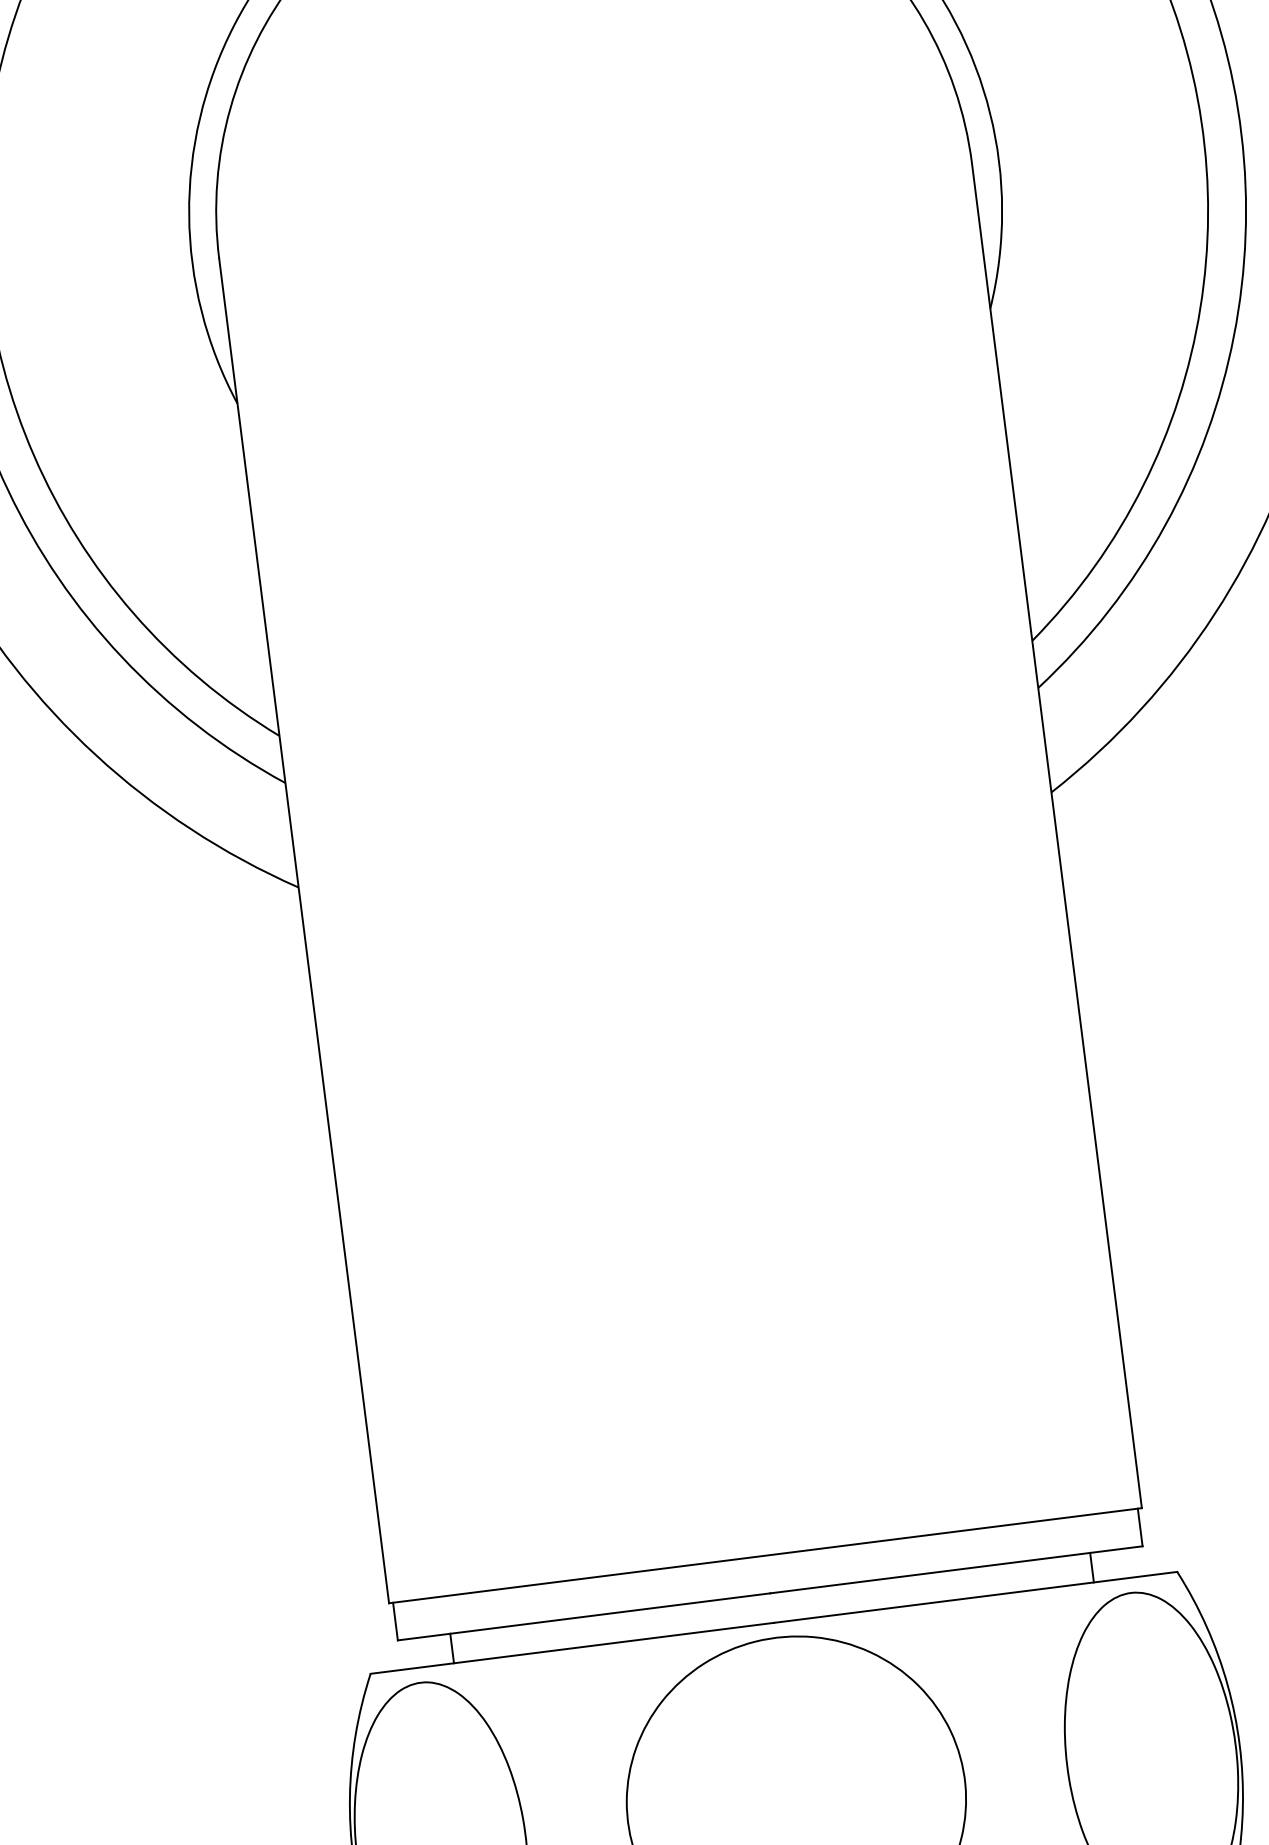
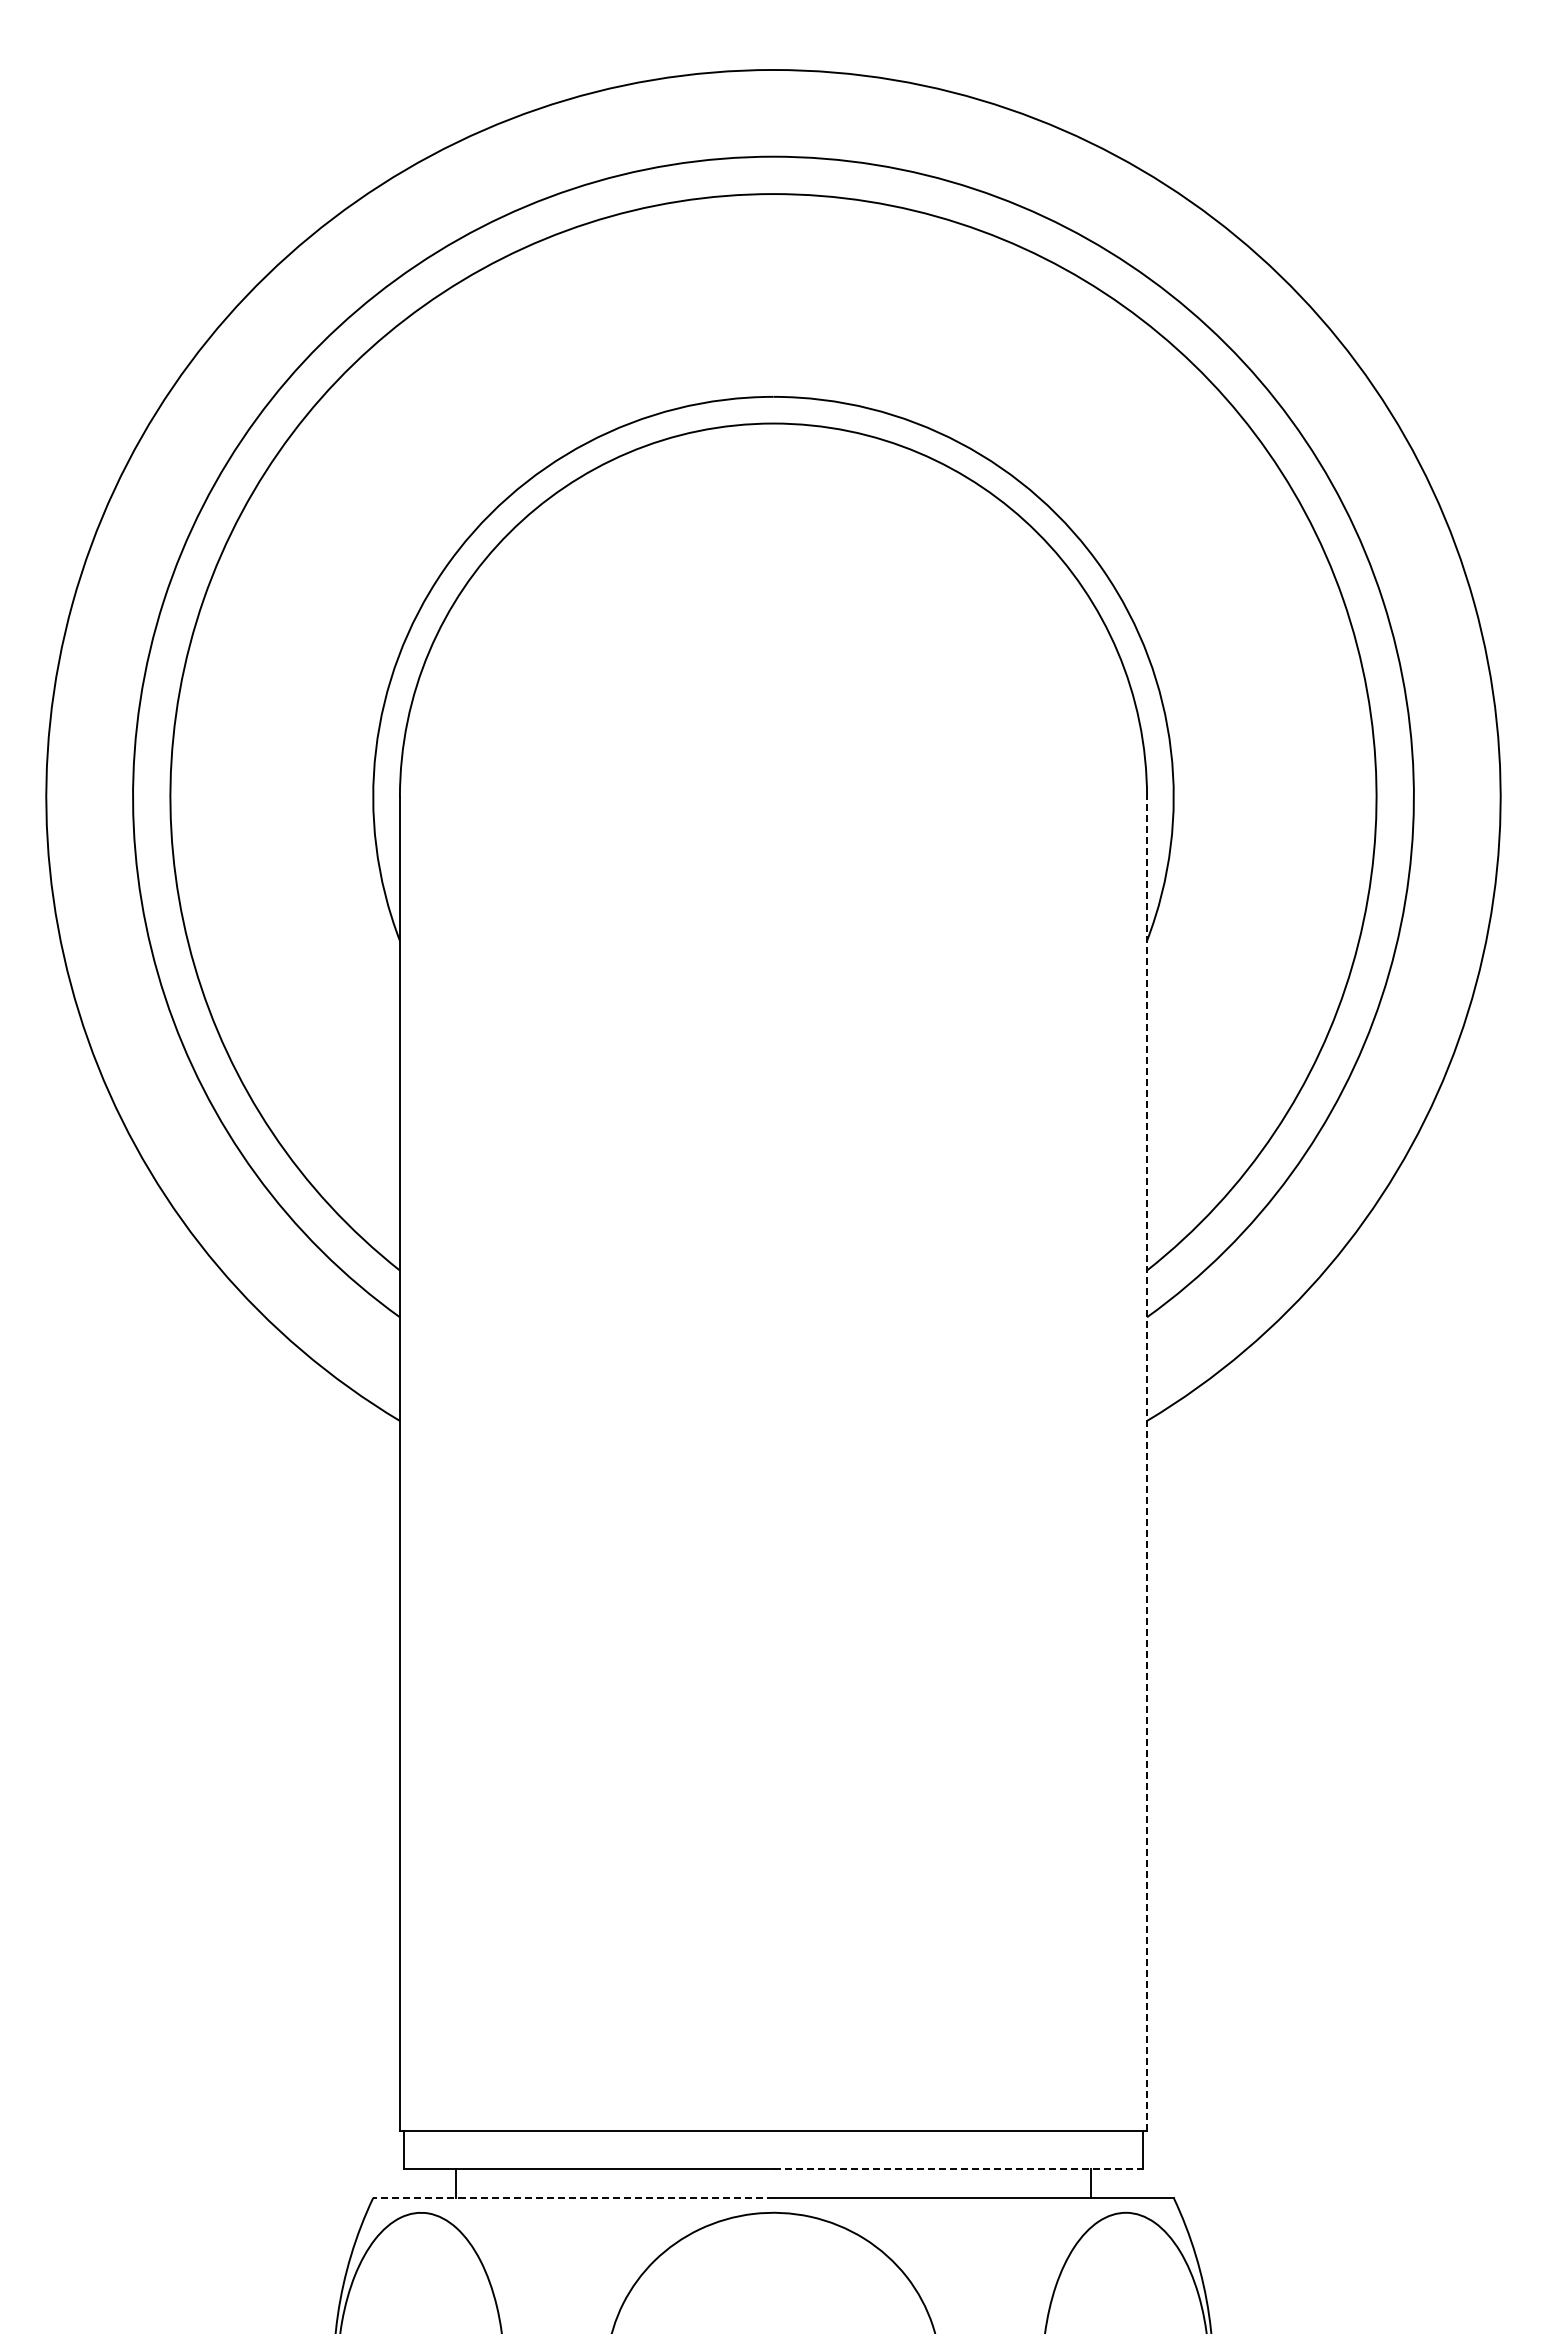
line: (1057, 835) -> (1147, 1463), solid -> dashed
line: (956, 1569) -> (958, 2168), solid -> dashed
line: (571, 1648) -> (572, 2197), solid -> dashed

